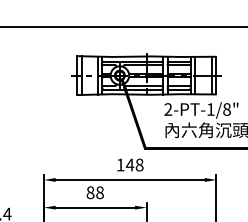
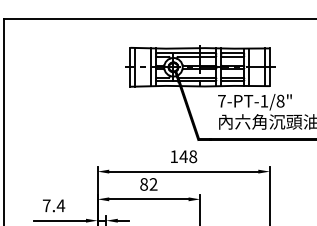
text: (167, 108) -> (221, 100), 2-PT-1/8" -> 7-PT-1/8"
text: (99, 192) -> (153, 184), 88 -> 82

